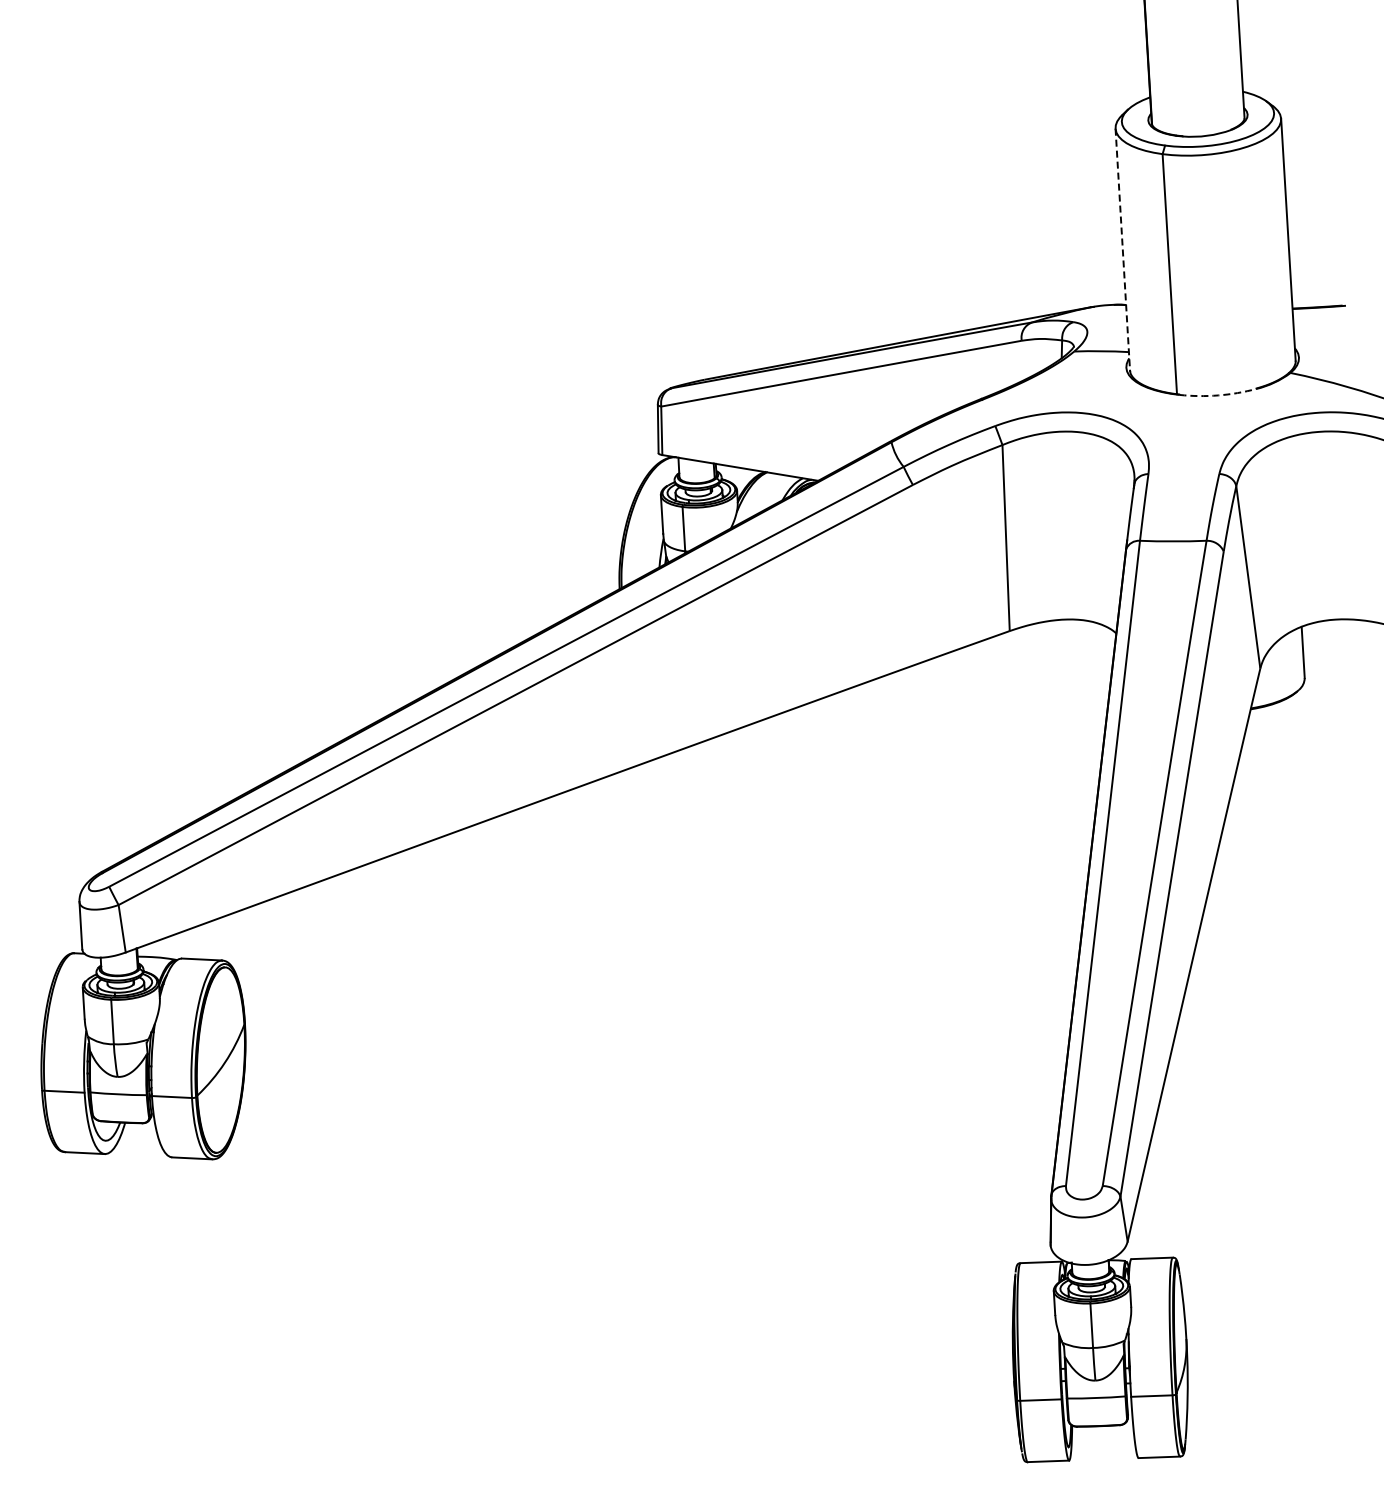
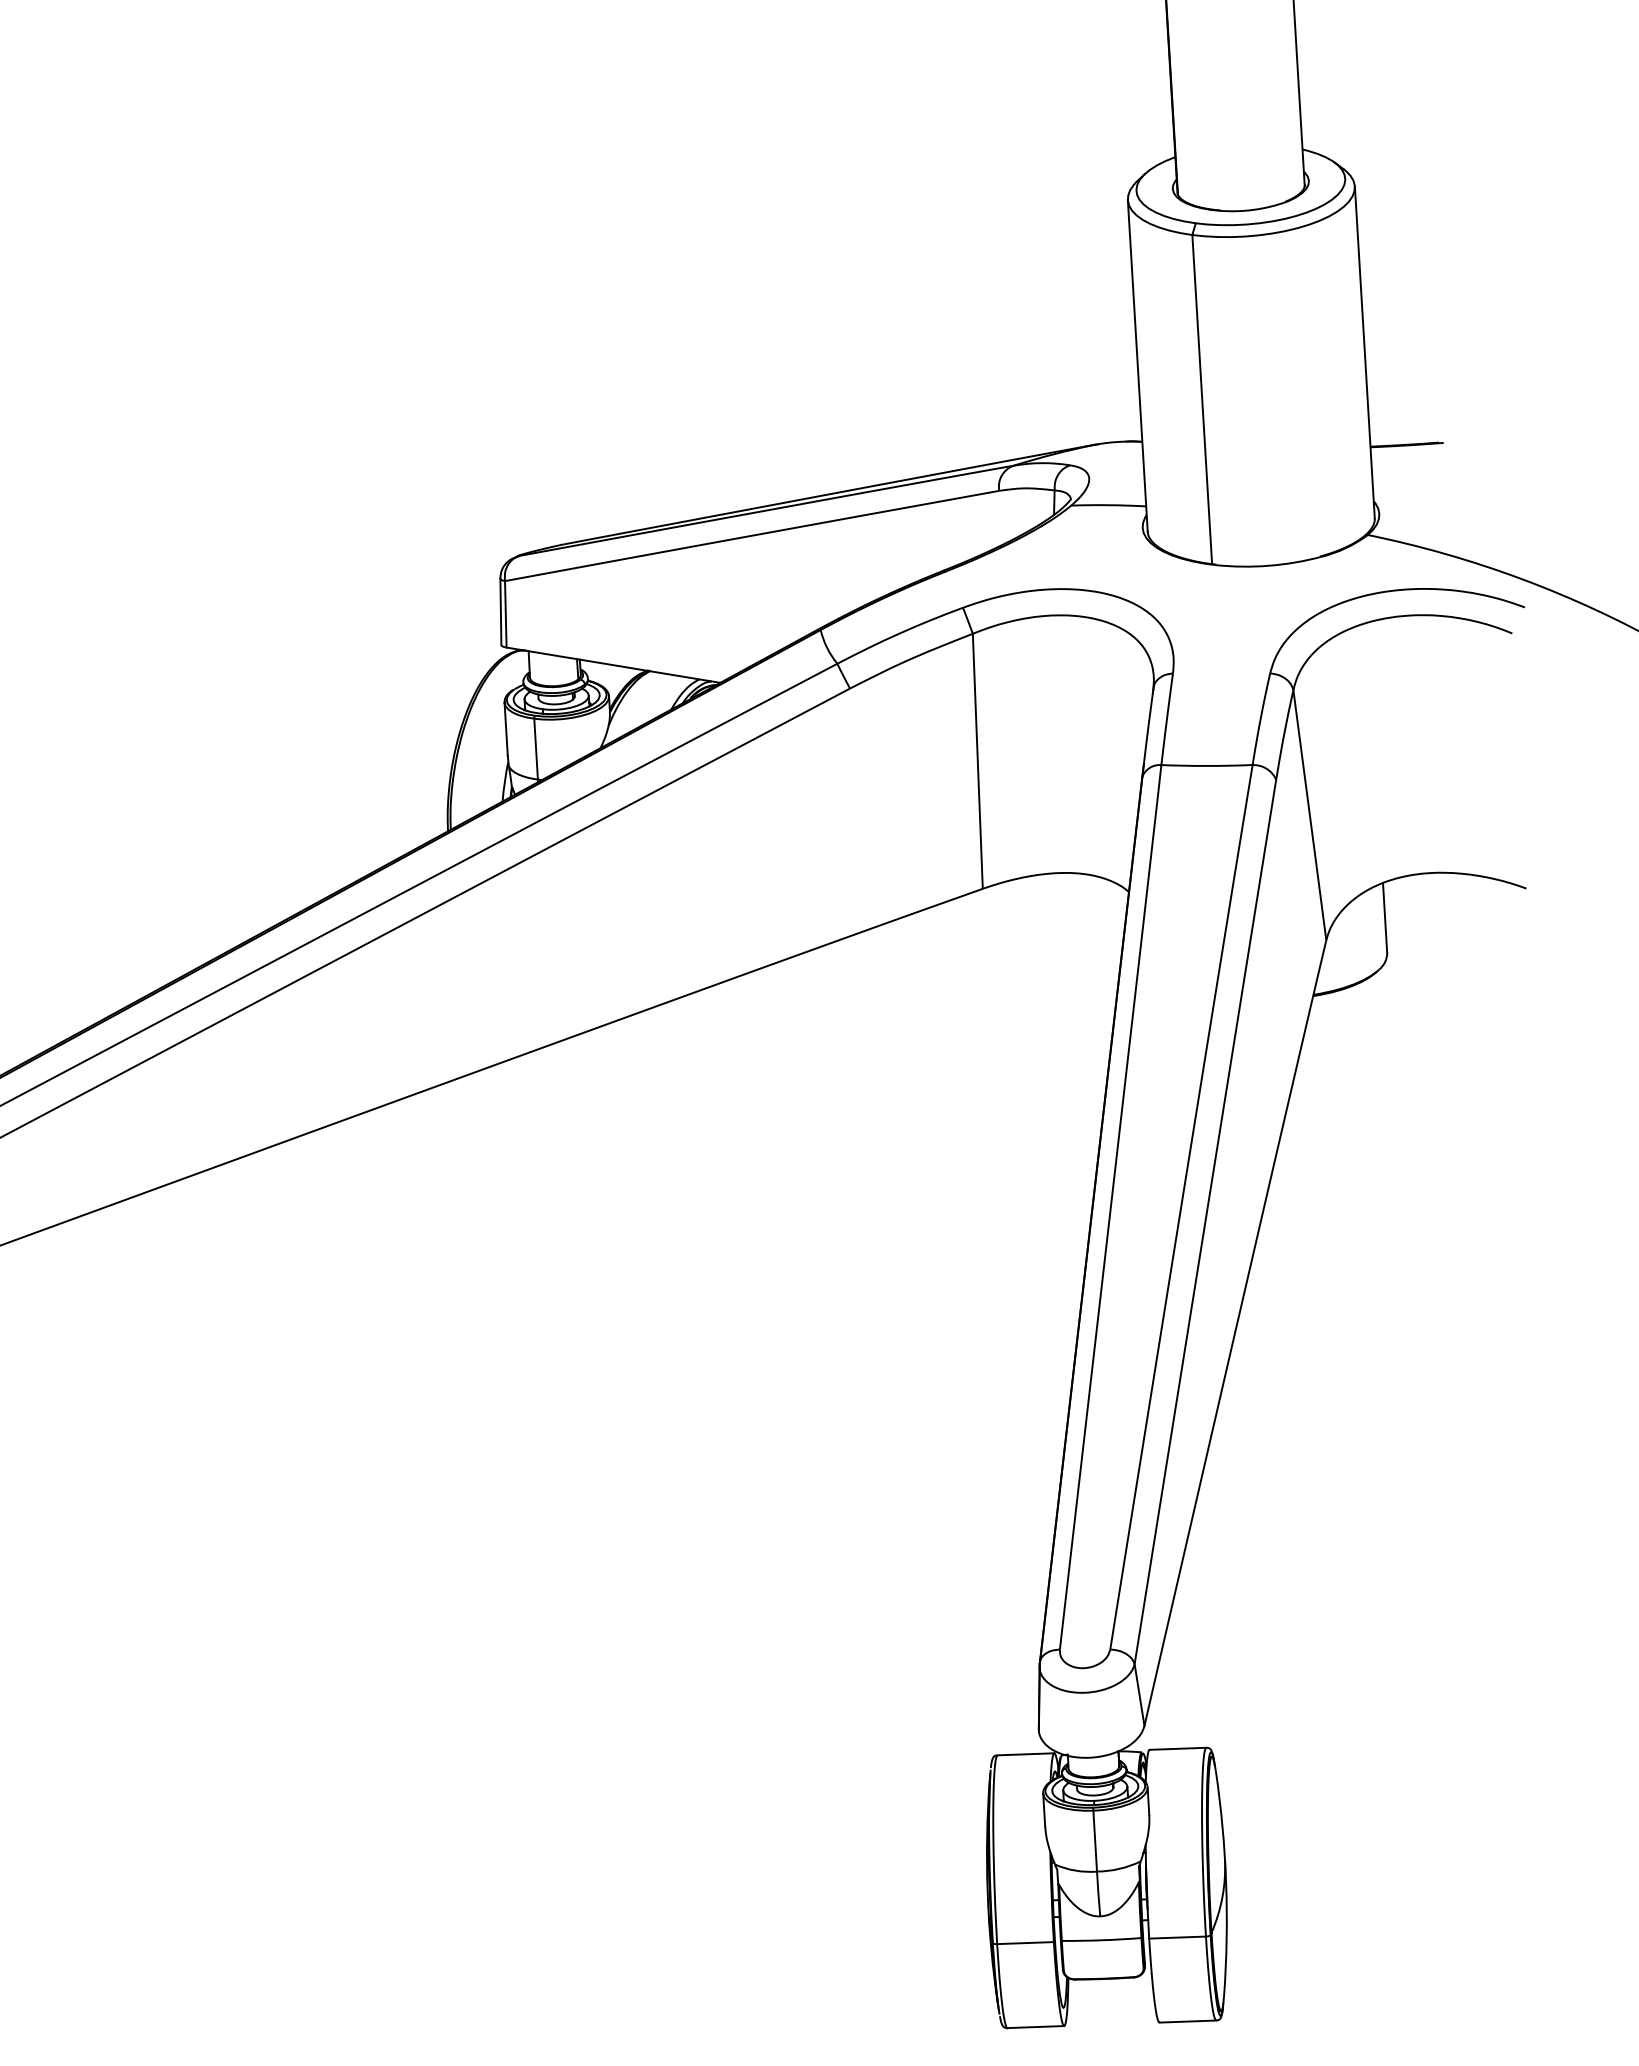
line: (1122, 250) -> (1137, 367), dashed -> solid
arc: (1218, 395) -> (1268, 565), dashed -> solid

